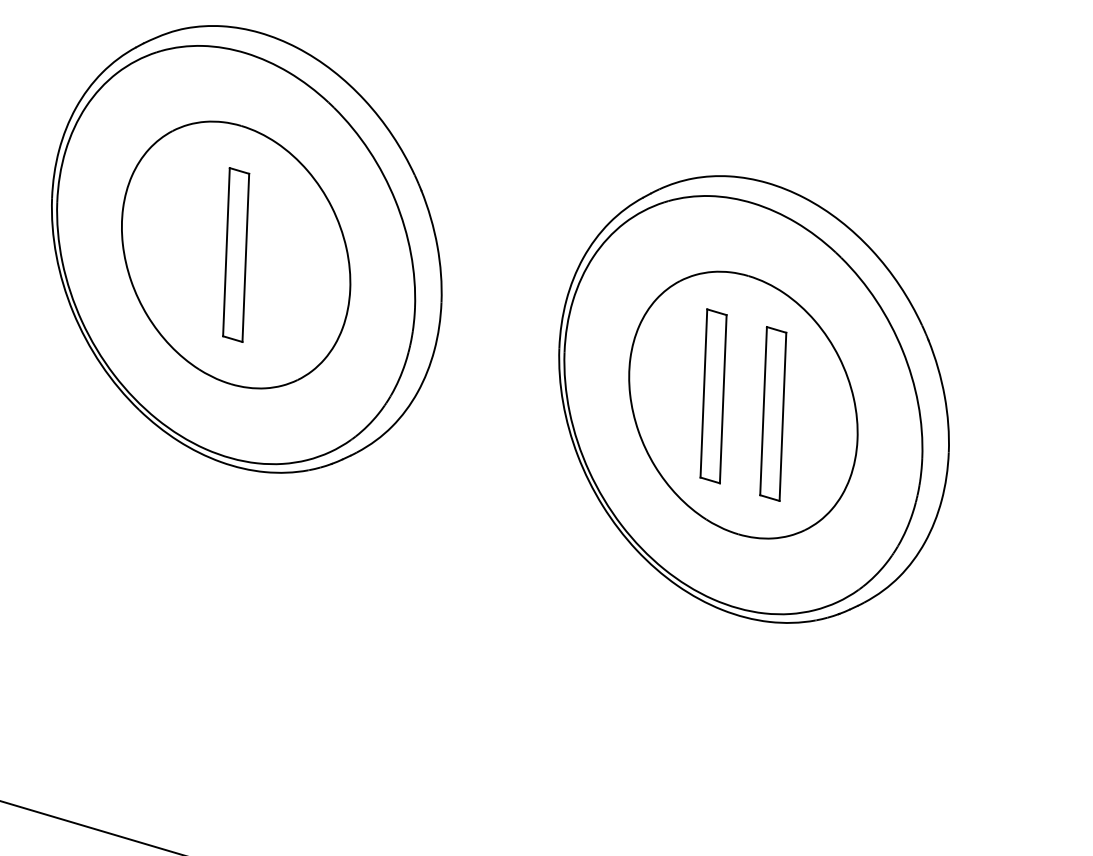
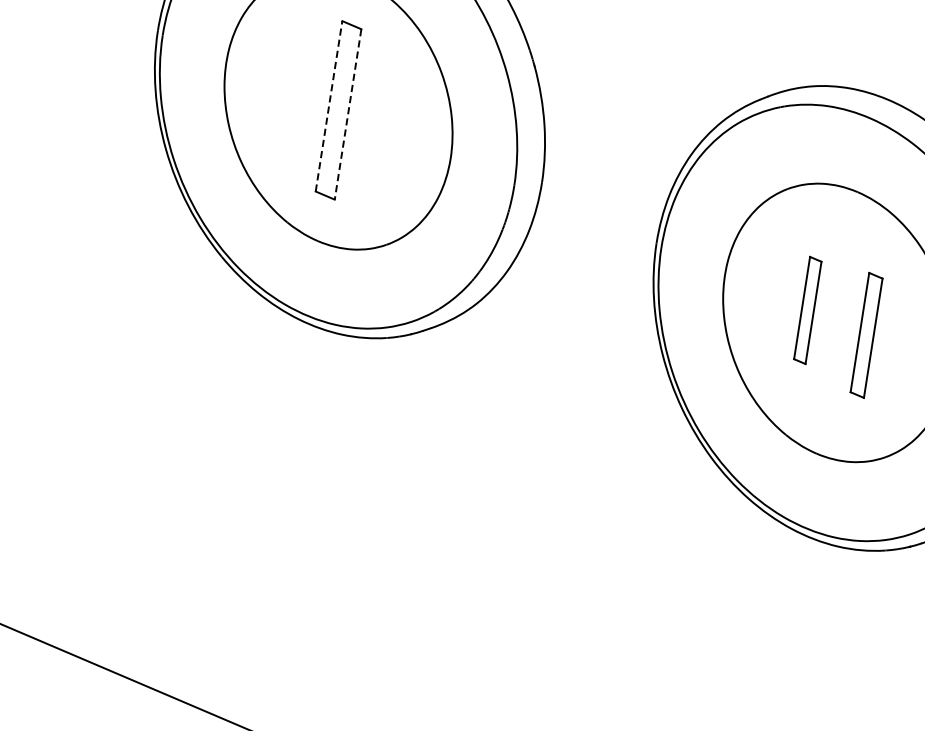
line: (226, 251) -> (329, 105), solid -> dashed
line: (245, 258) -> (347, 115), solid -> dashed
part: (713, 396) -> (807, 310), size x0.6
part: (773, 413) -> (866, 334), size x0.7

